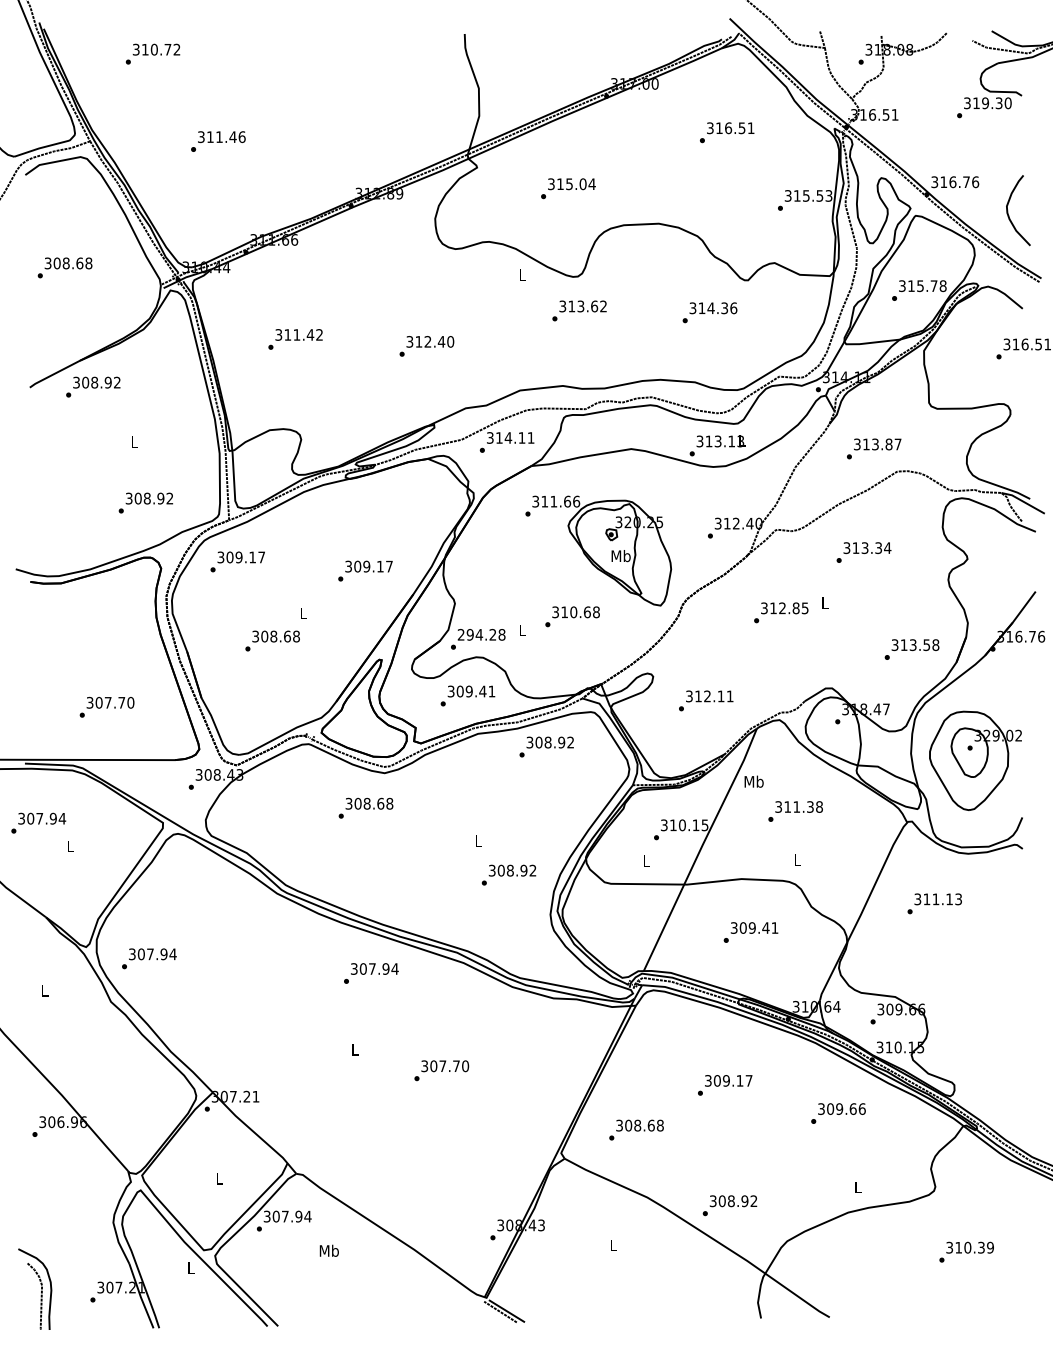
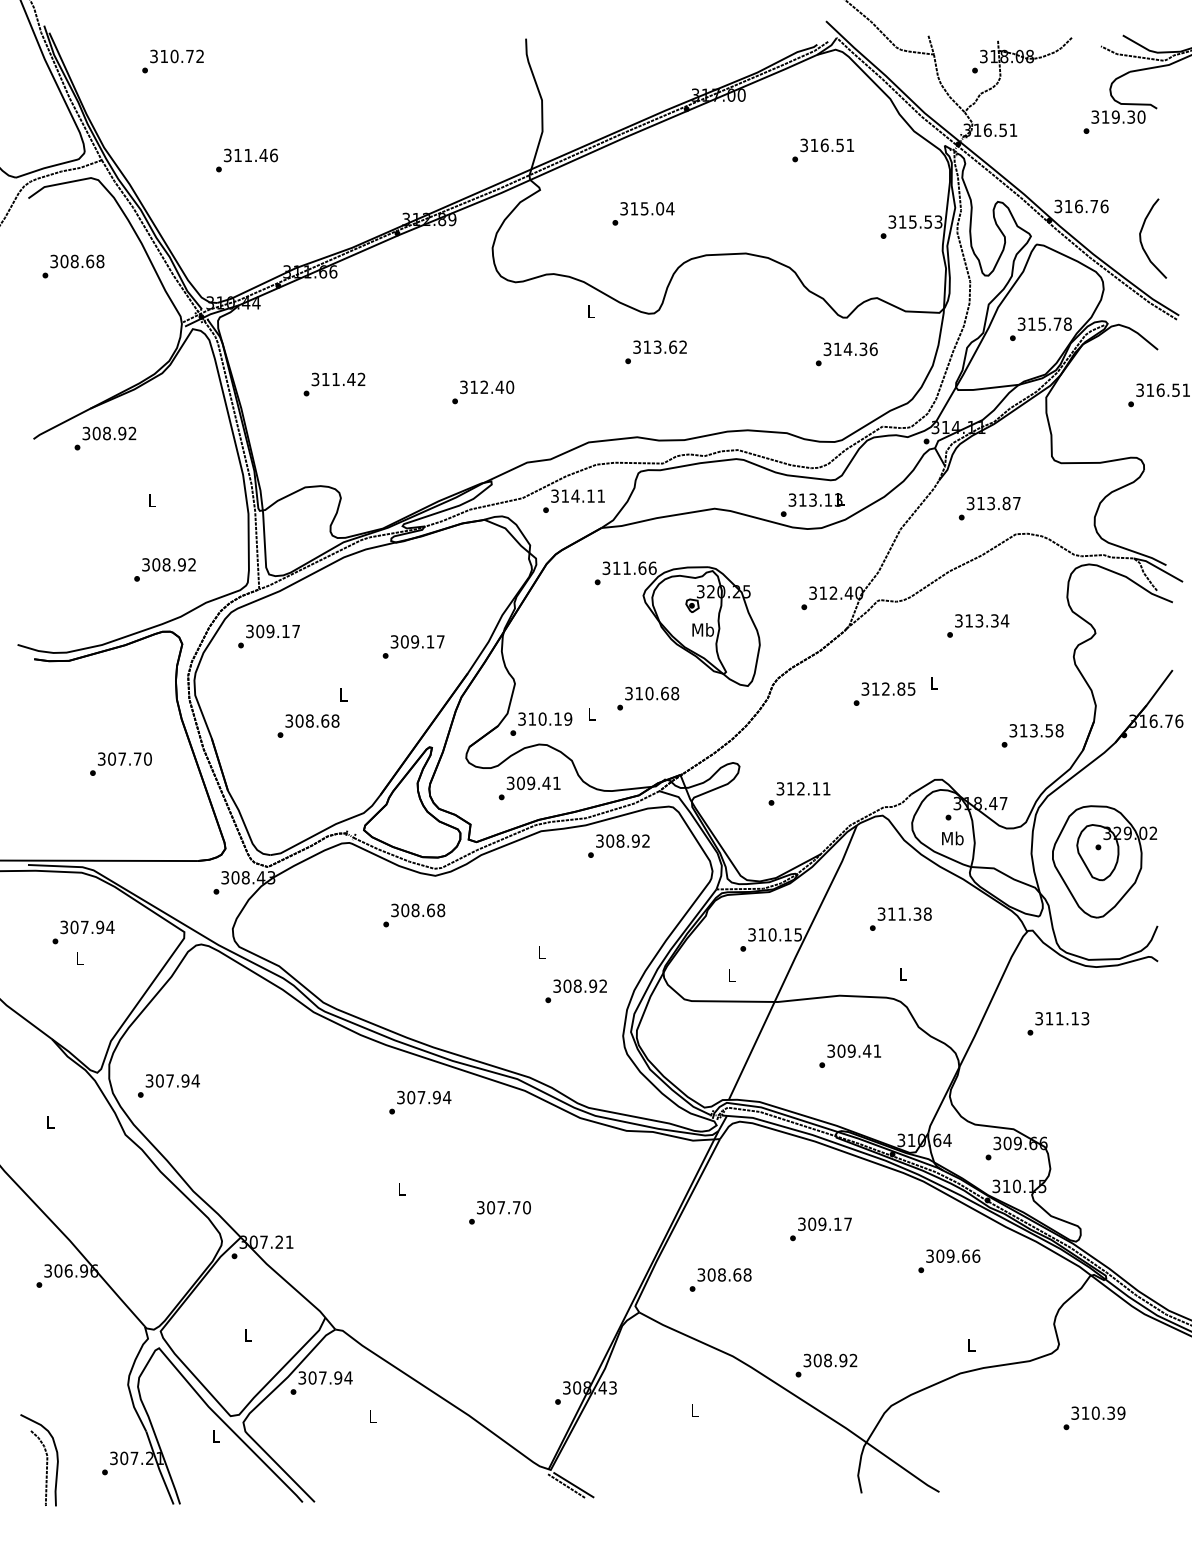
text: (65, 267) -> (73, 266), moved
text: (709, 312) -> (846, 354), moved
text: (481, 634) -> (545, 718), 294.28 -> 310.19
text: (106, 706) -> (120, 763), moved
text: (753, 781) -> (952, 838), moved
text: (38, 823) -> (83, 932), moved
text: (329, 1250) -> (372, 1416), Mb -> L

